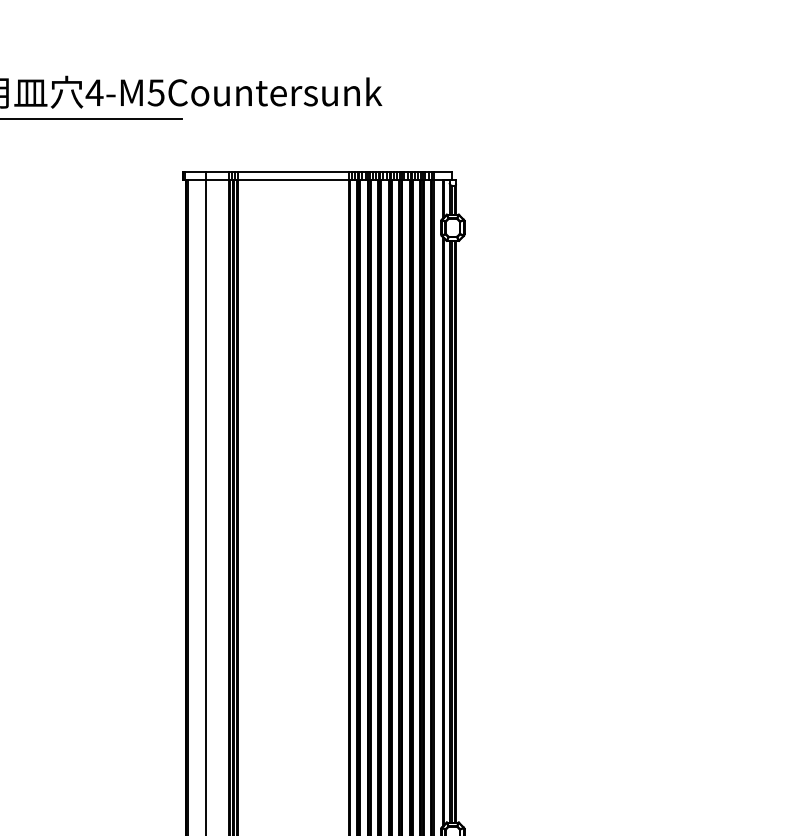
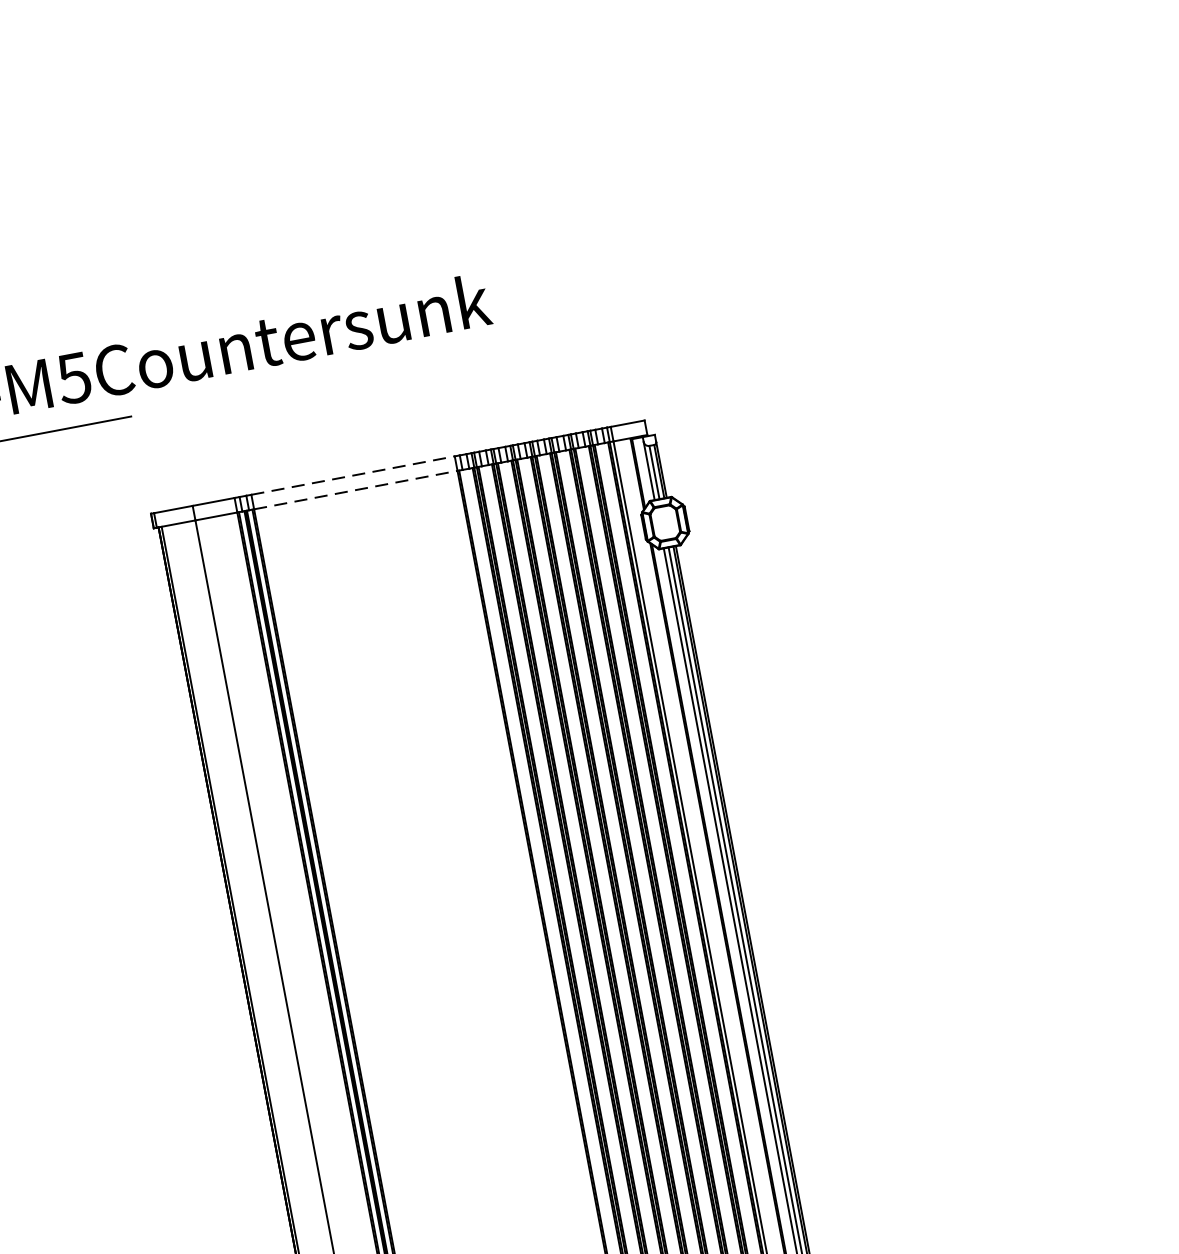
line: (293, 171) -> (353, 474), solid -> dashed
line: (293, 179) -> (356, 489), solid -> dashed

